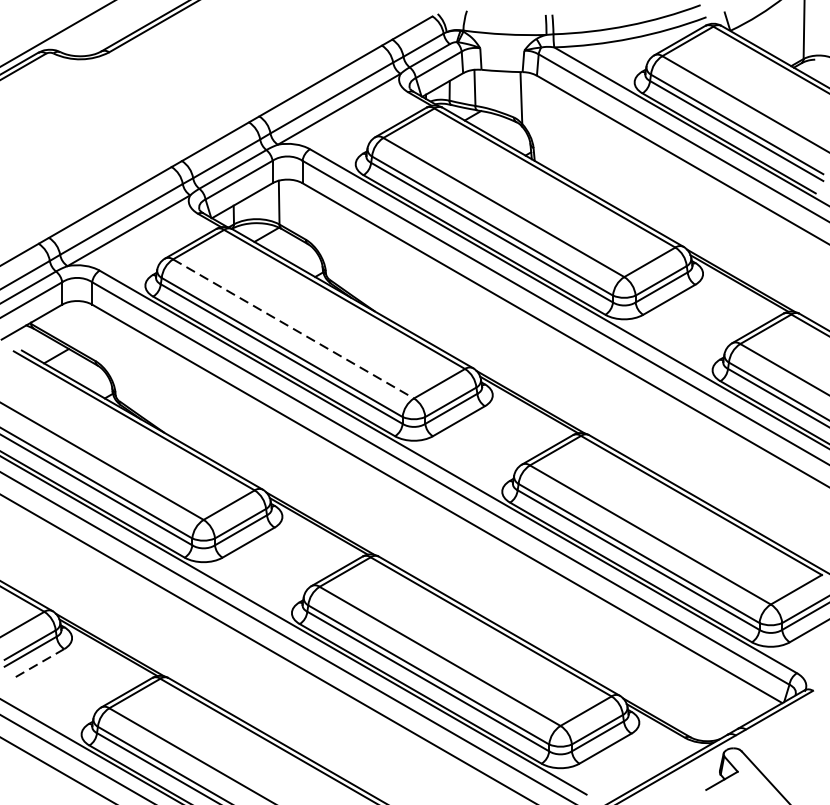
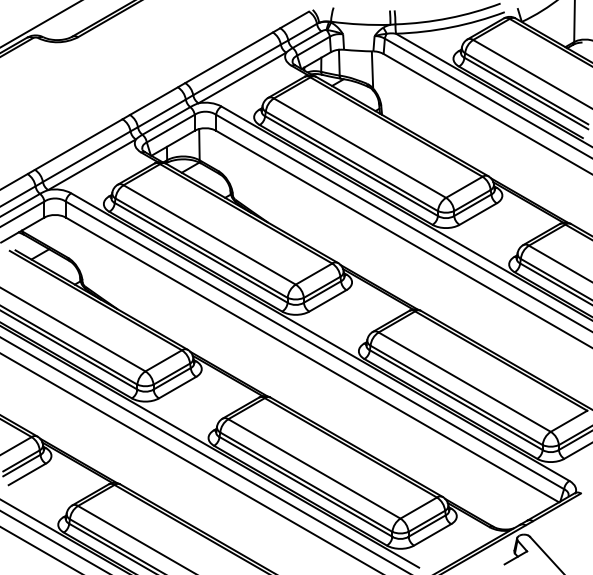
line: (294, 329) -> (210, 235), dashed -> solid
line: (37, 664) -> (26, 474), dashed -> solid

